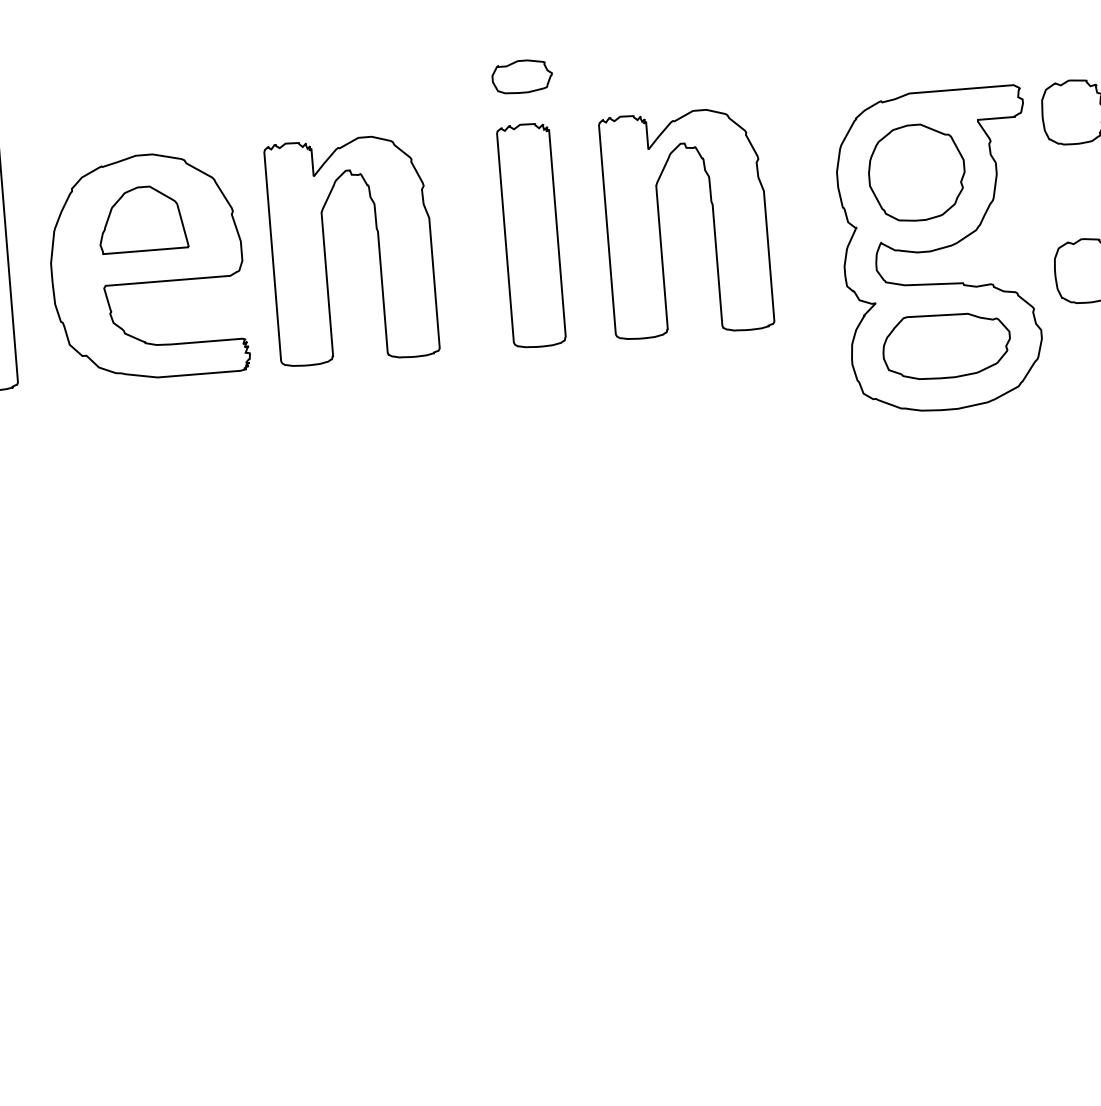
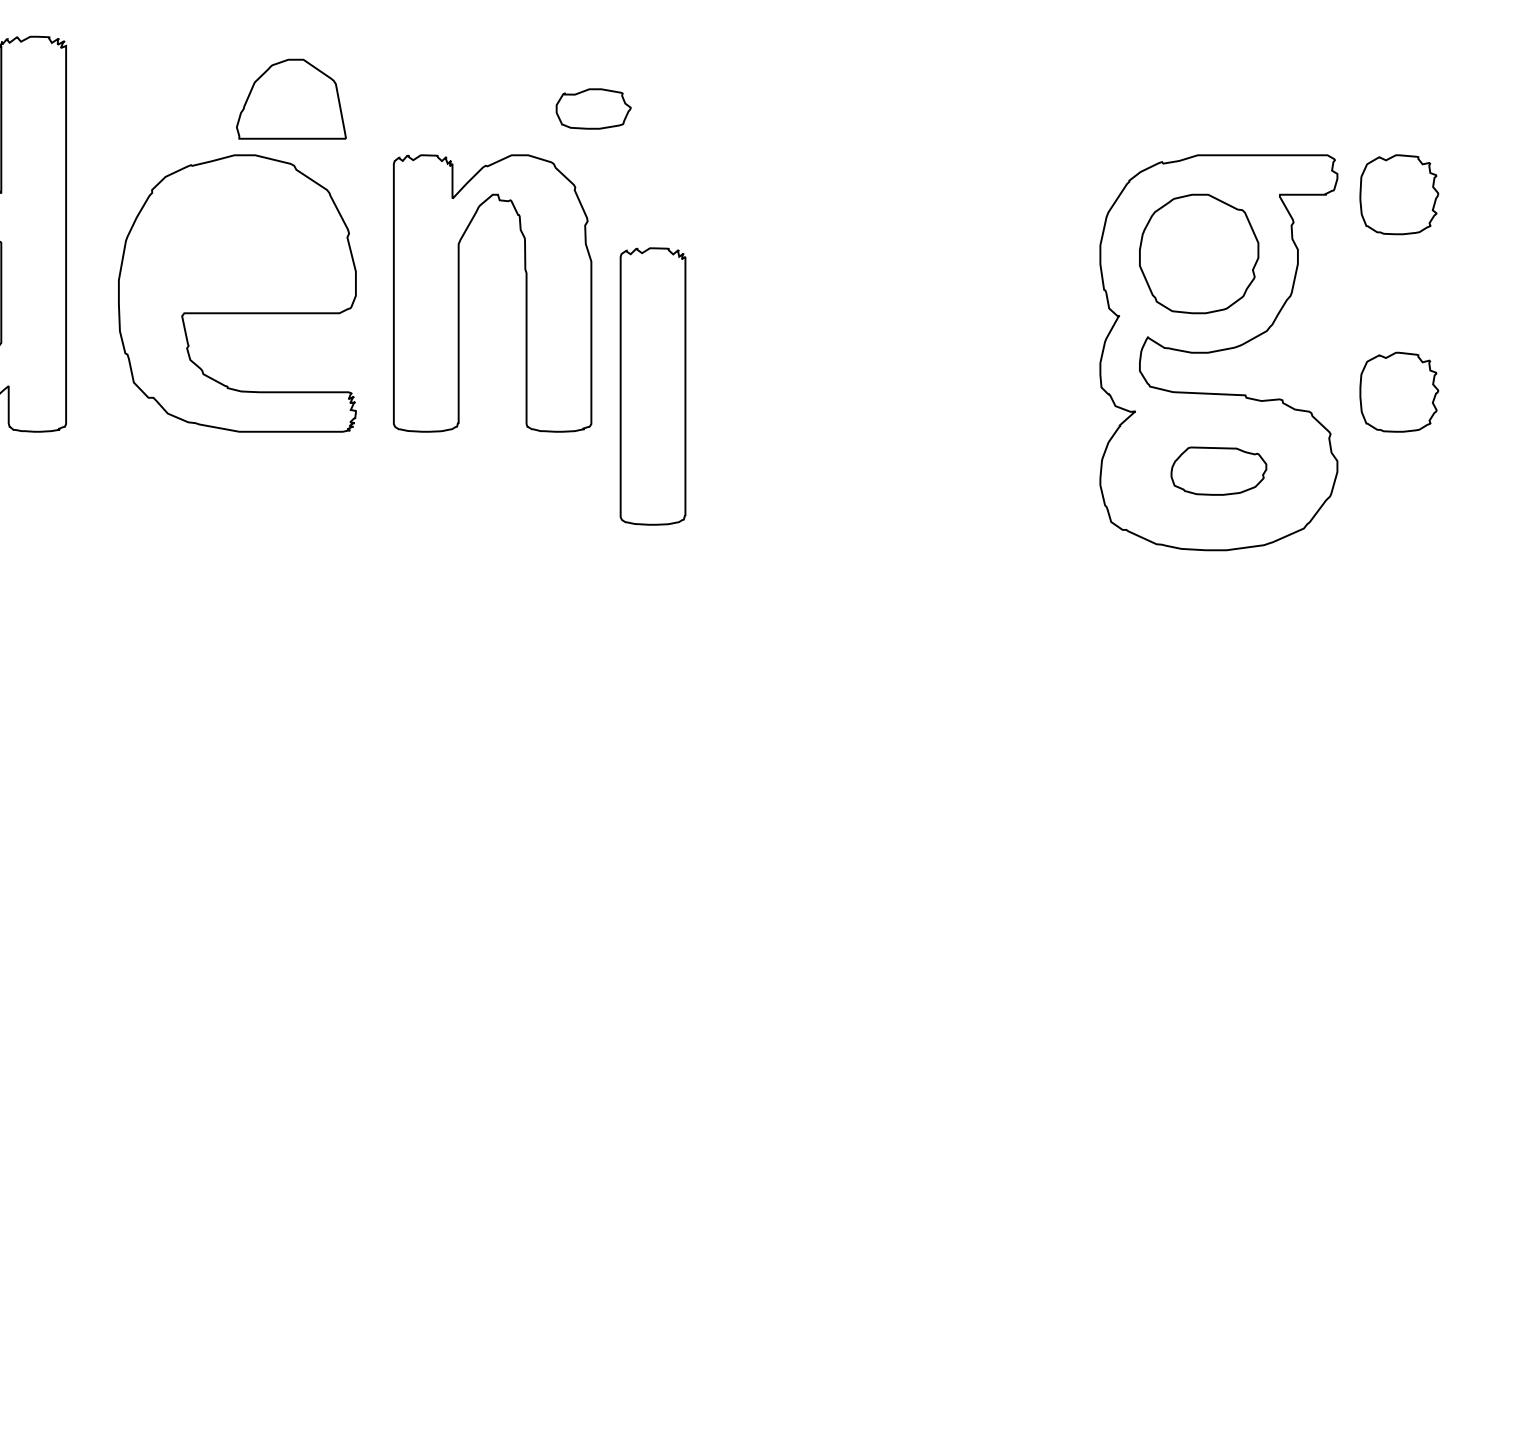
part: (522, 76) -> (593, 108), moved
part: (142, 218) -> (291, 98), moved
part: (660, 225) -> (876, 293), removed
part: (531, 235) -> (652, 386), moved
part: (946, 345) -> (1218, 470), size x0.6

